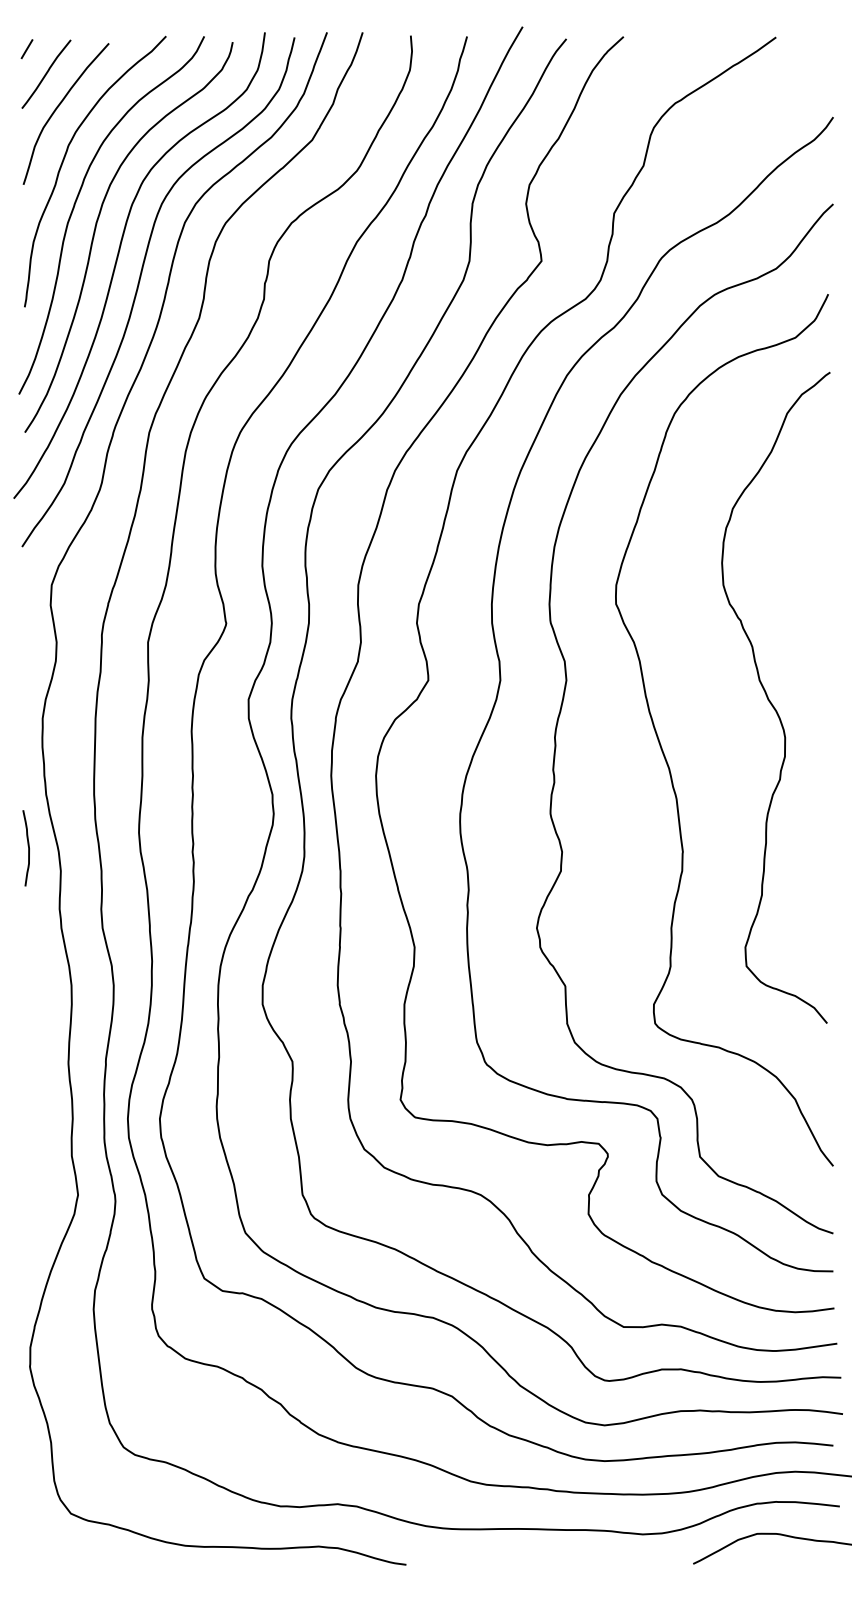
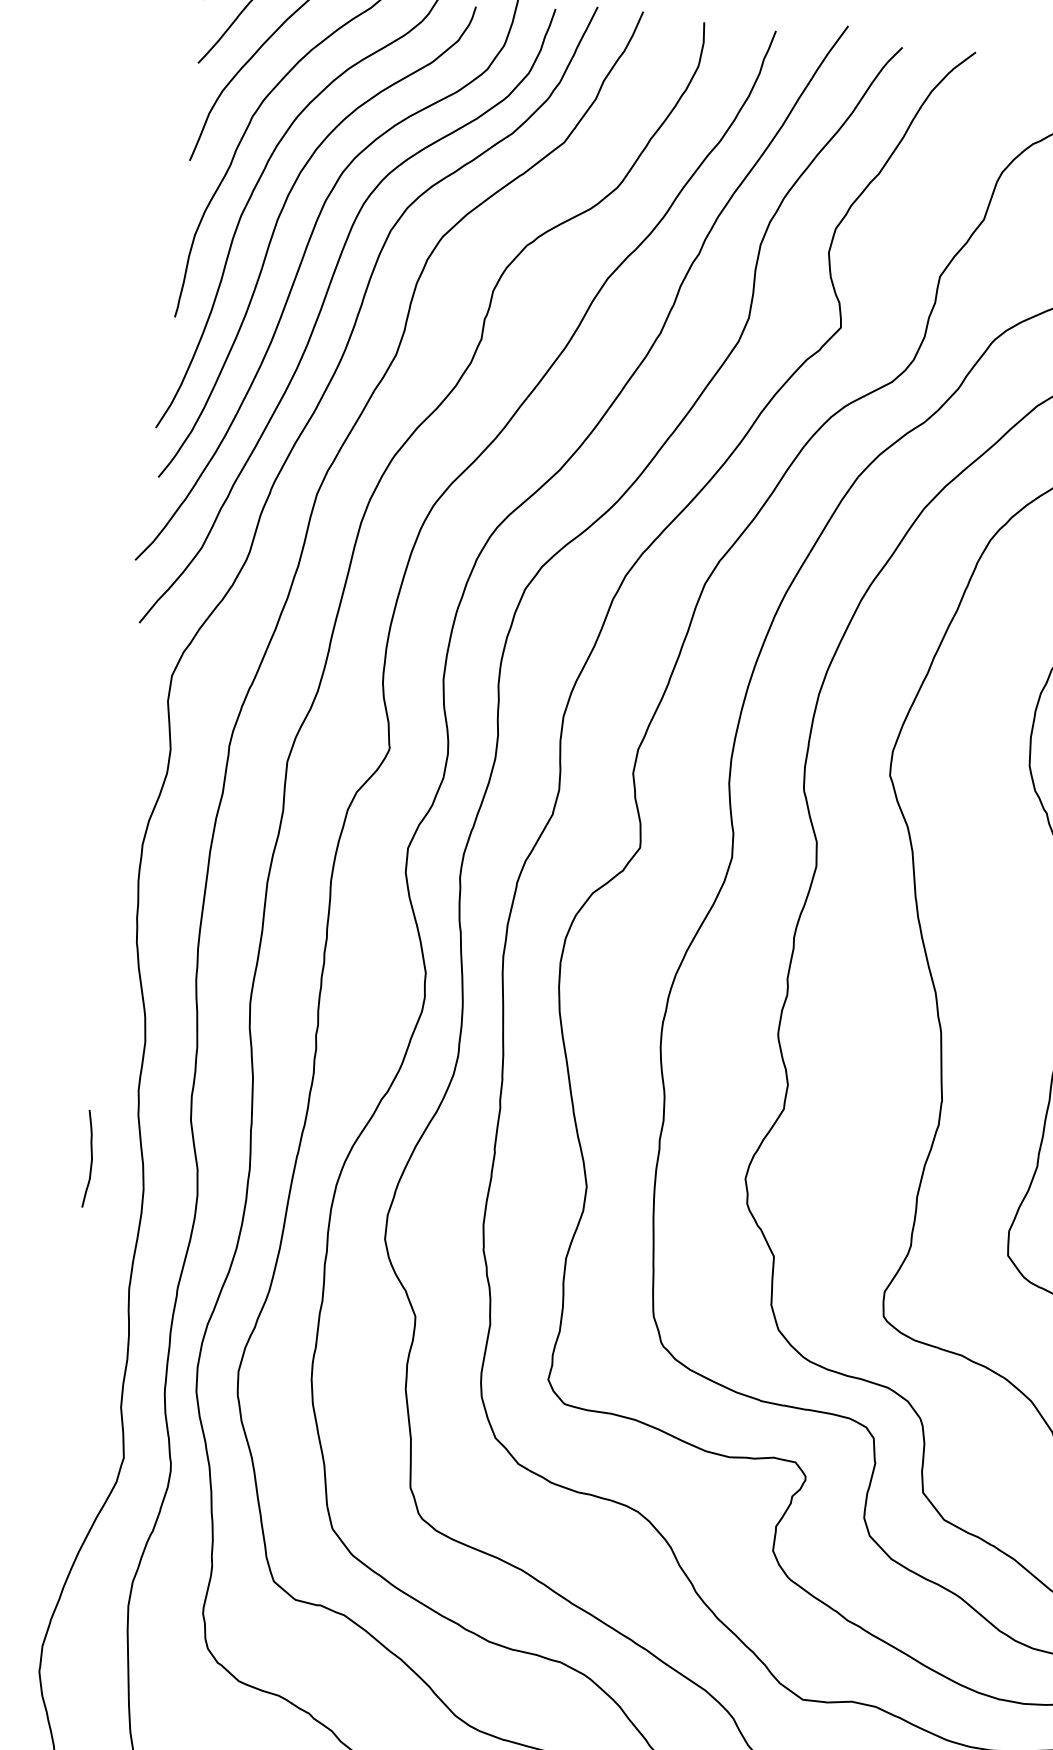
curve: (28, 848) -> (91, 1159), moved

